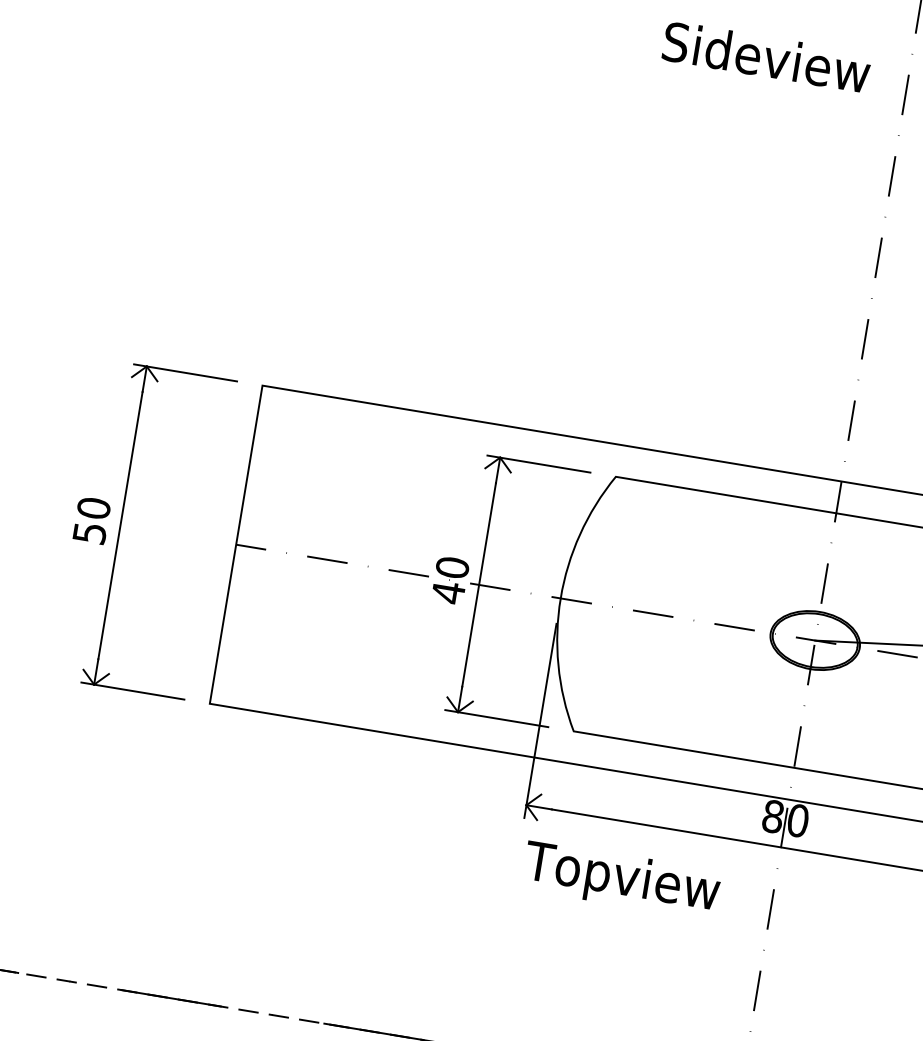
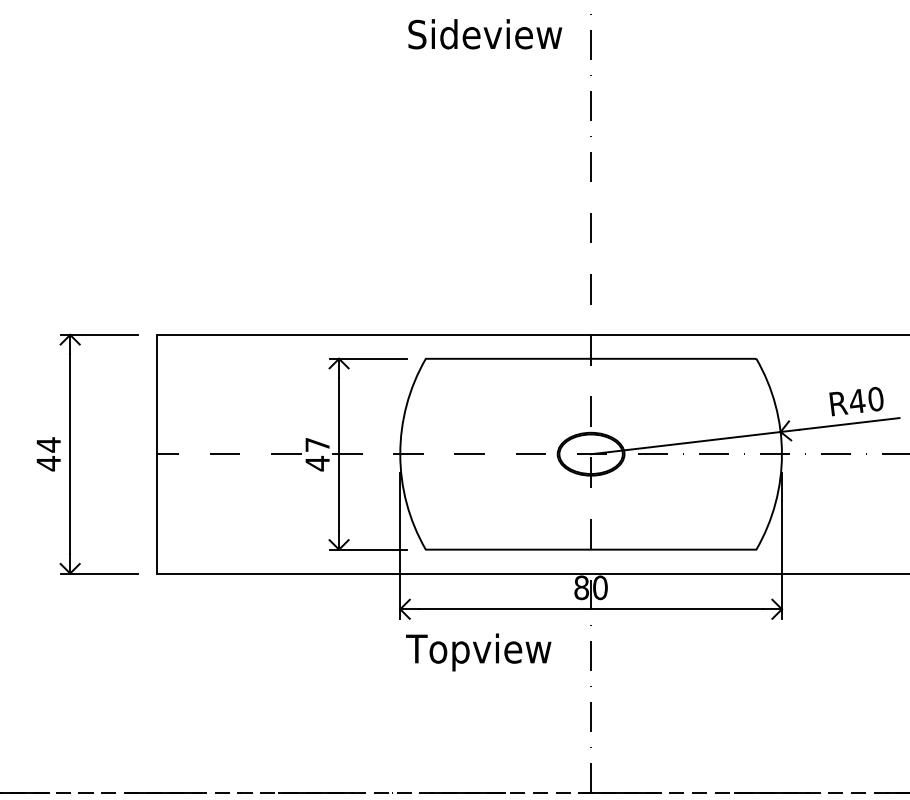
text: (91, 521) -> (48, 454), 50 -> 44
text: (452, 567) -> (317, 444), 40 -> 47

